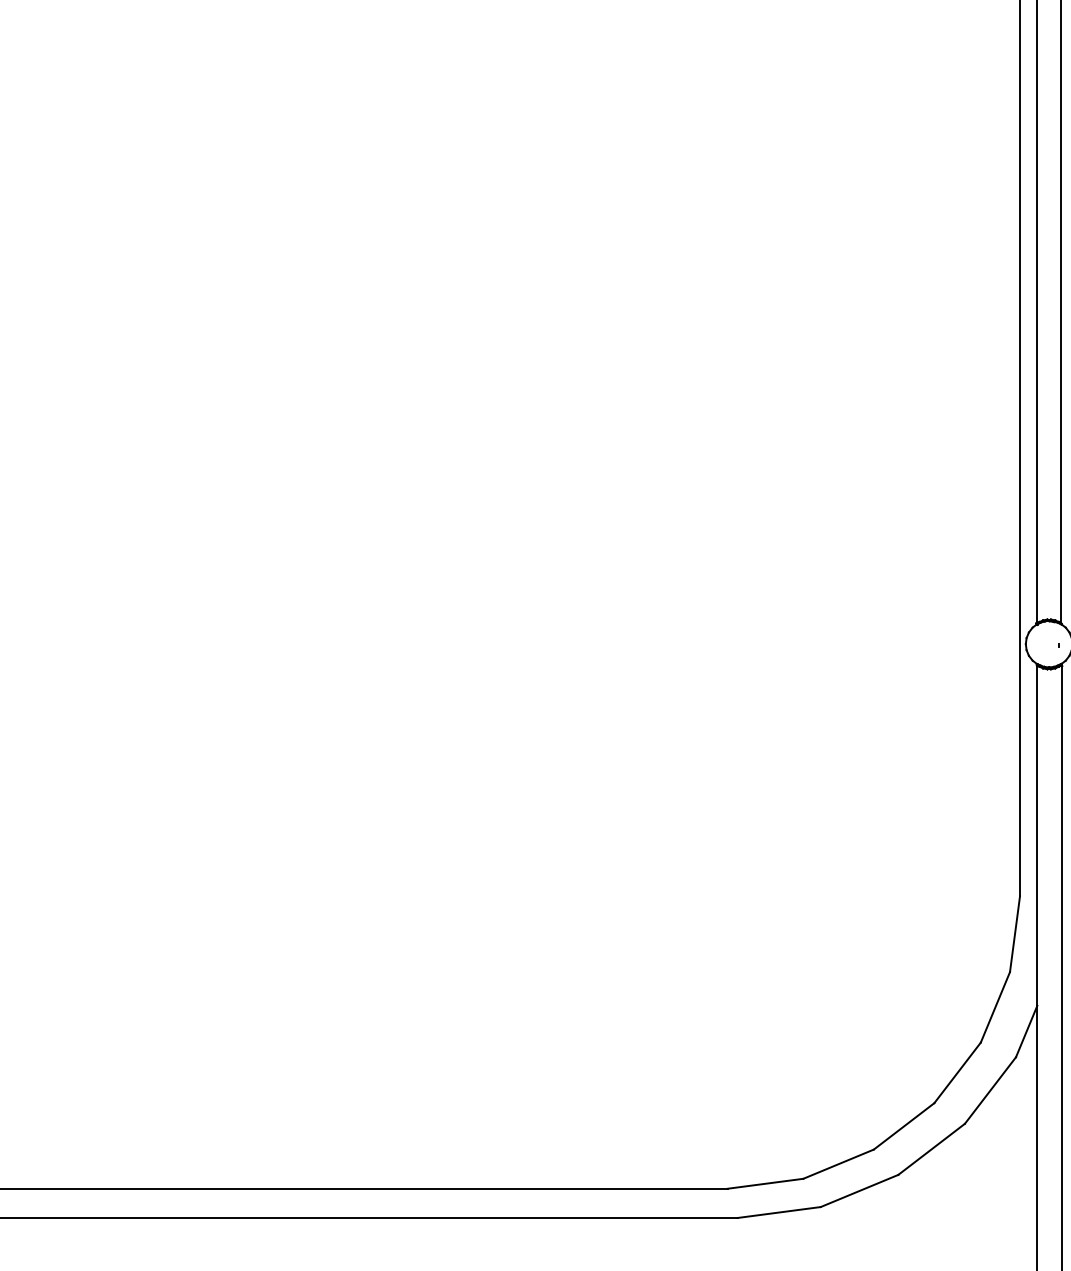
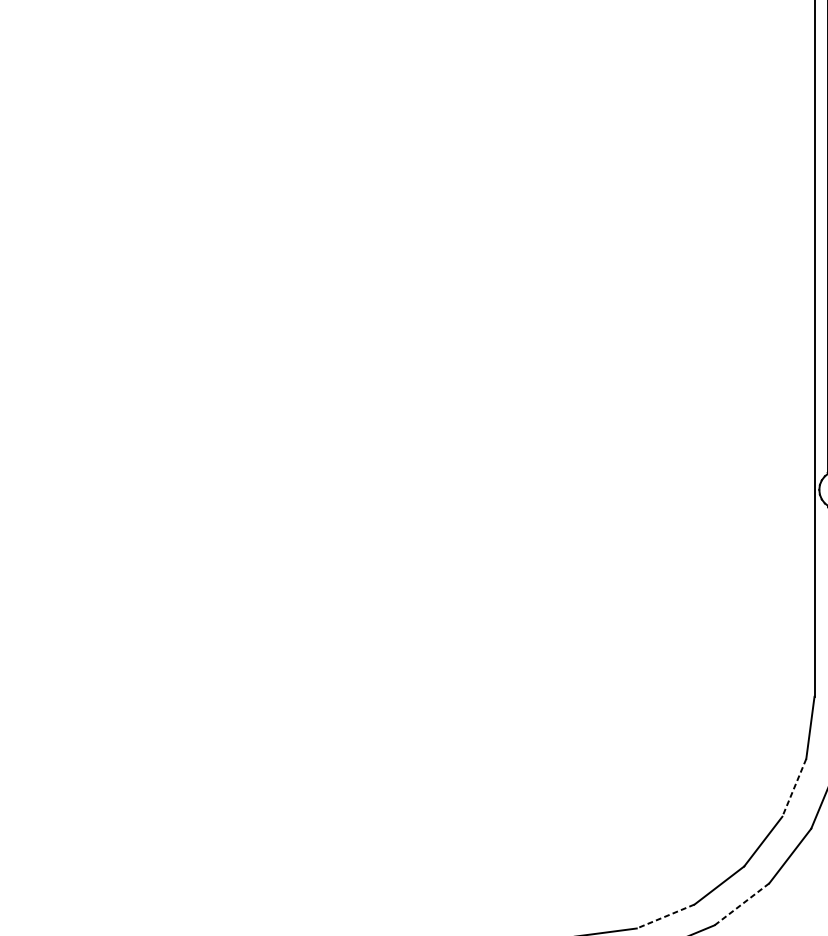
line: (995, 1007) -> (794, 787), solid -> dashed
line: (931, 1149) -> (741, 904), solid -> dashed
line: (838, 1164) -> (665, 916), solid -> dashed

